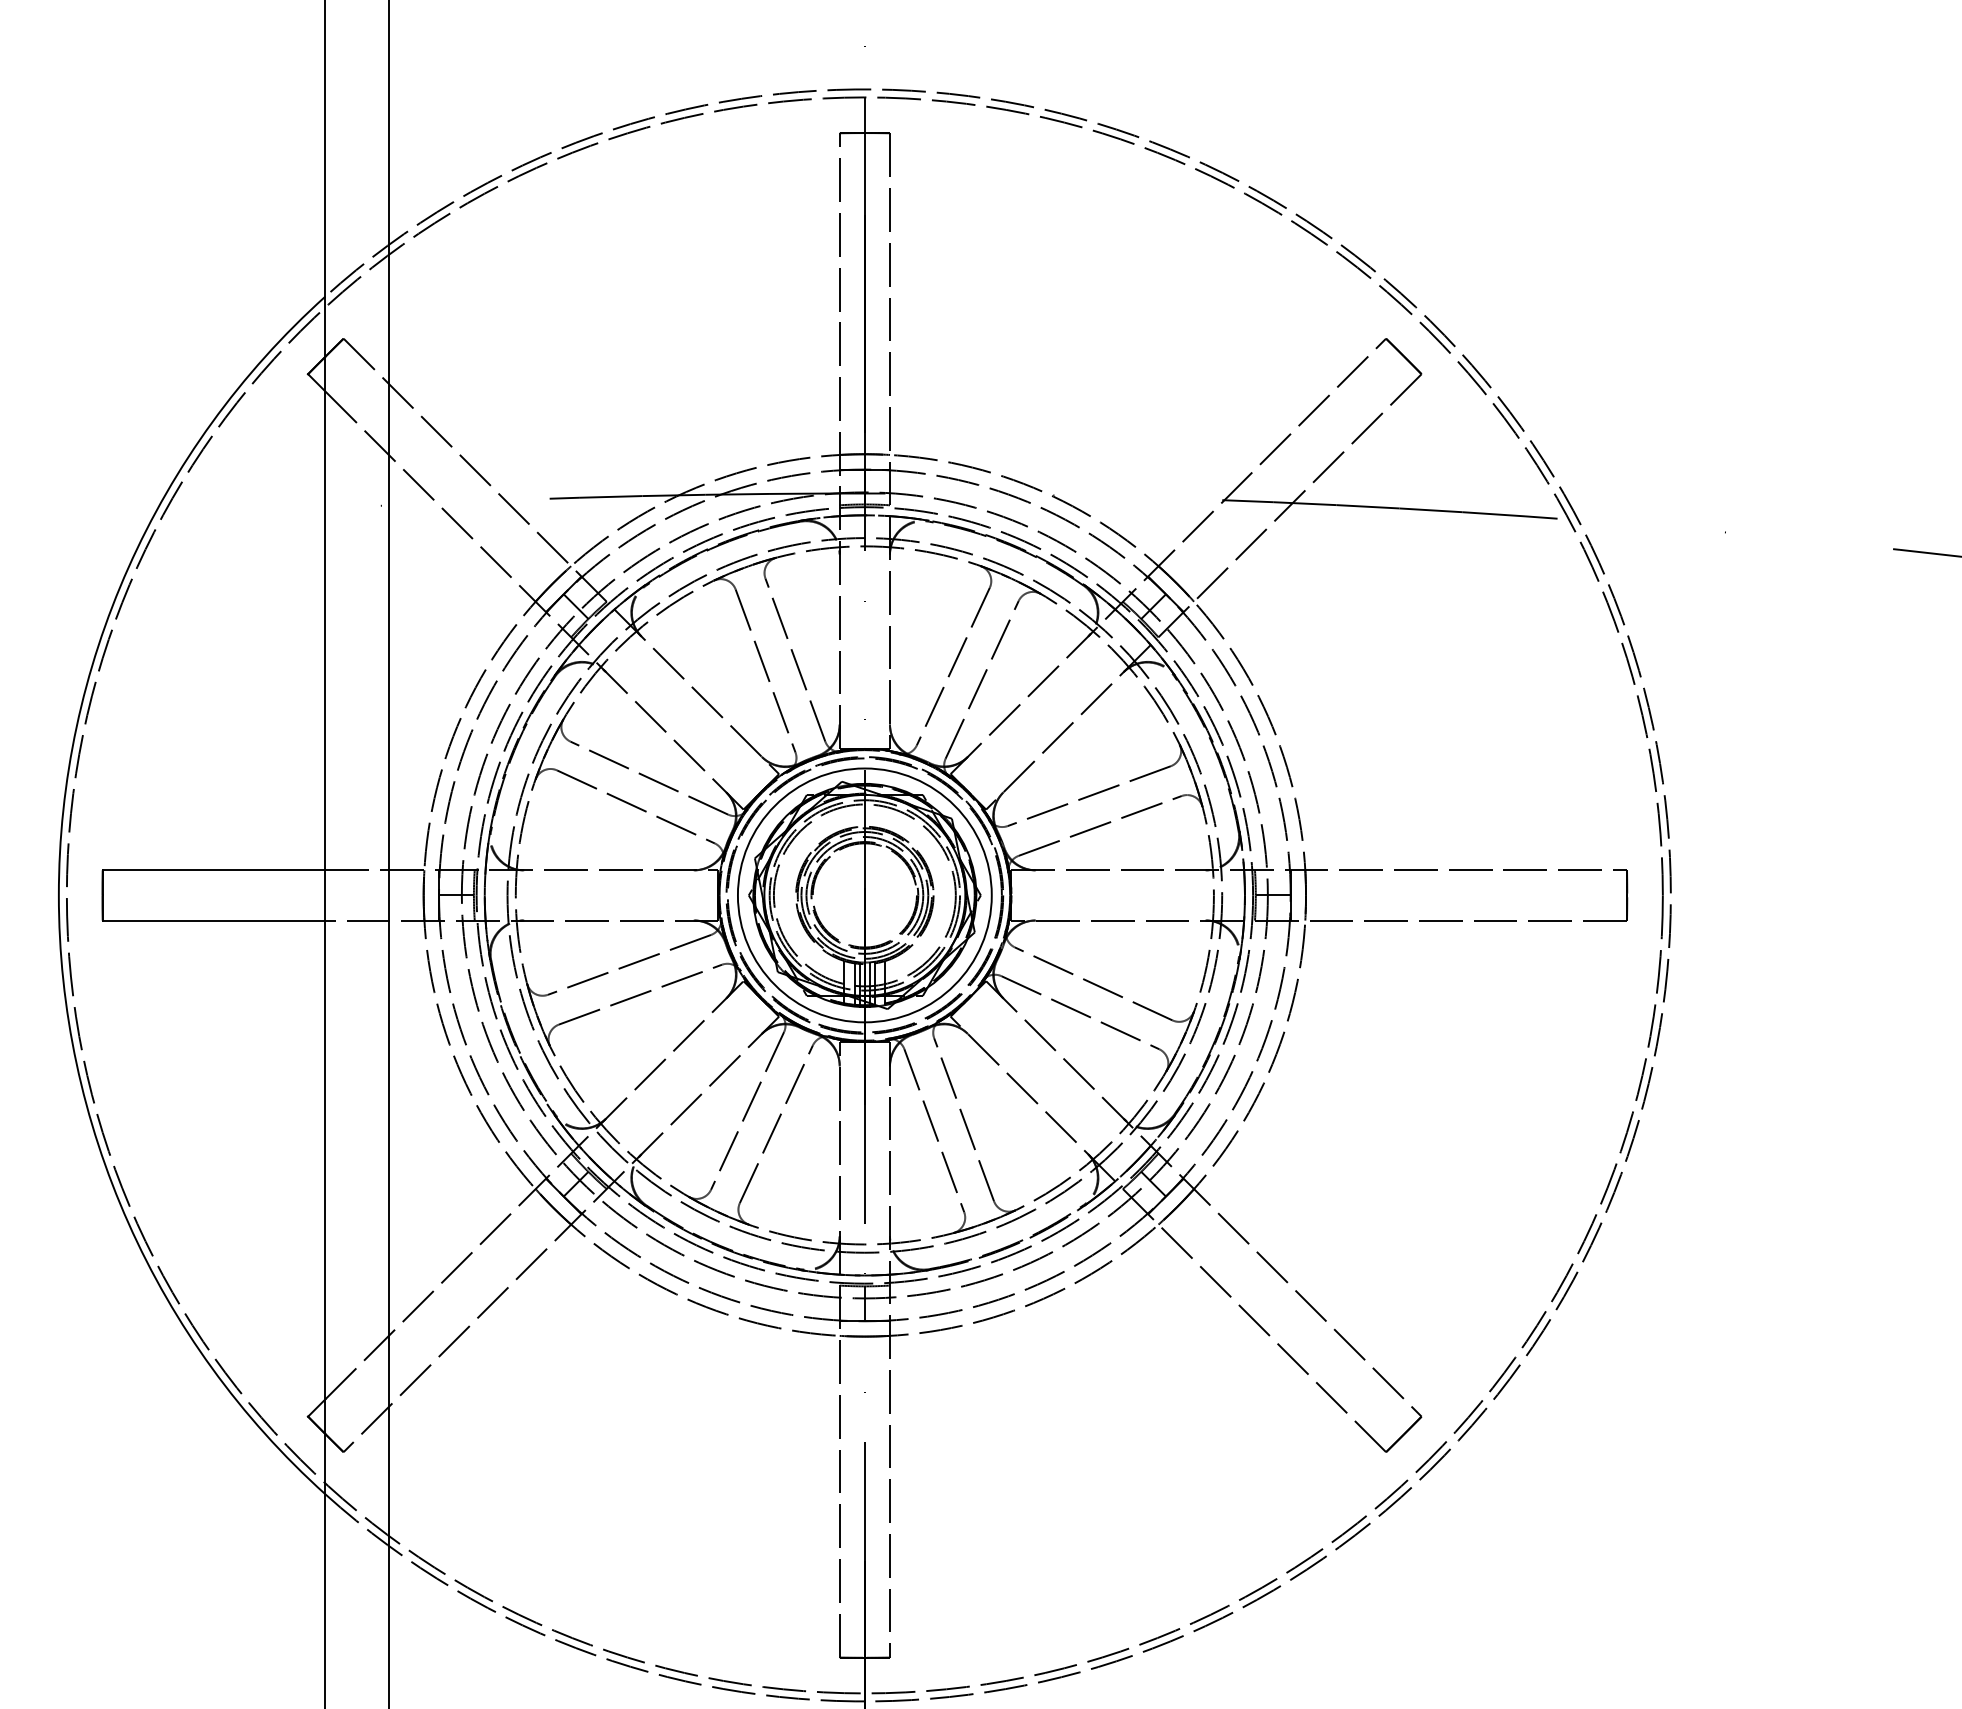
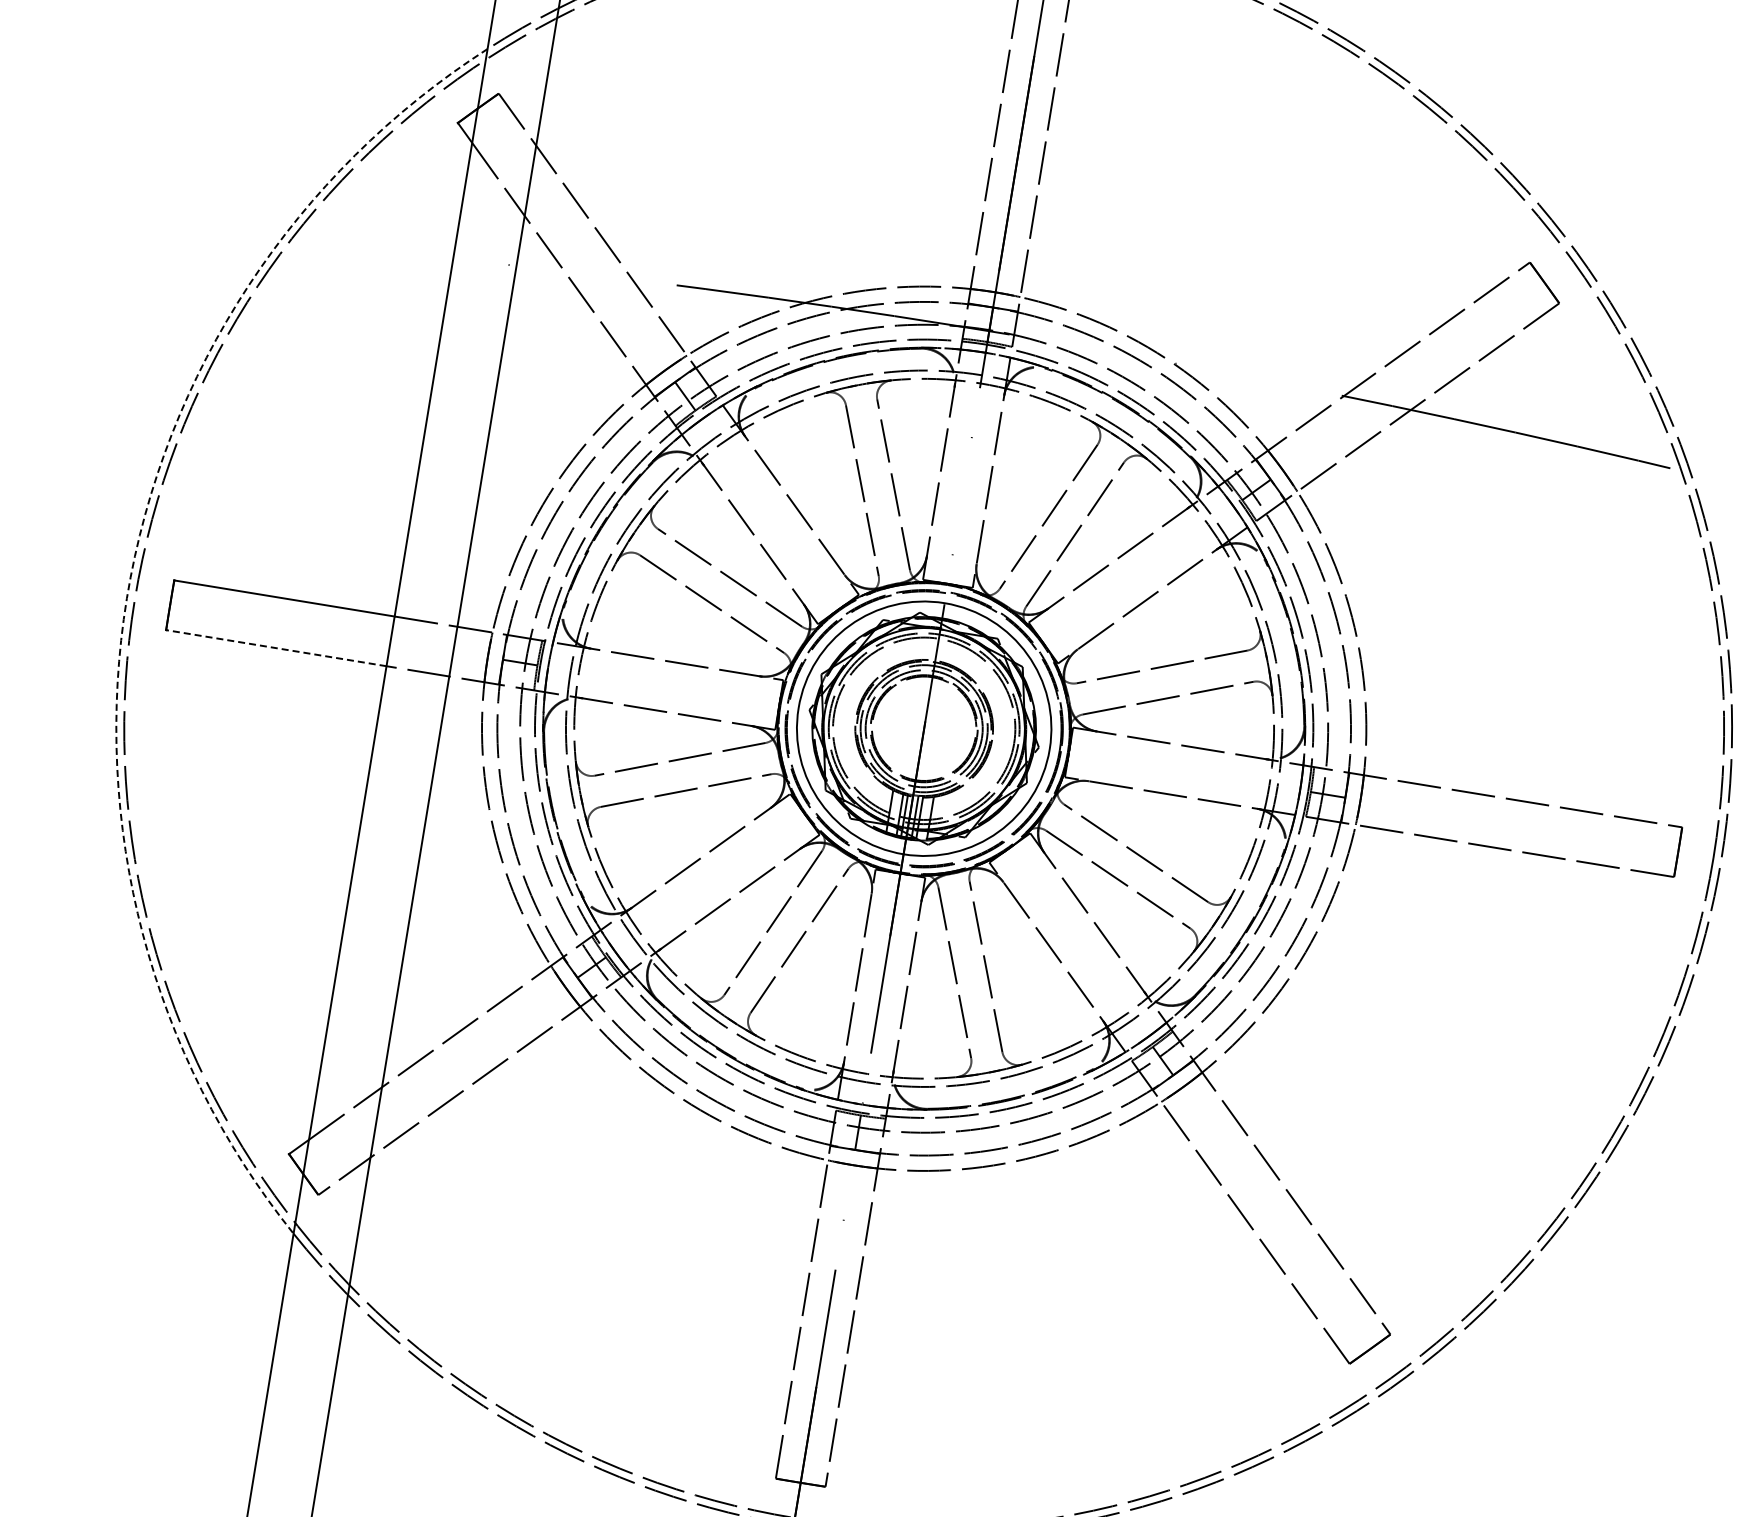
arc: (58, 895) -> (126, 598), solid -> dashed
line: (213, 920) -> (275, 648), solid -> dashed

